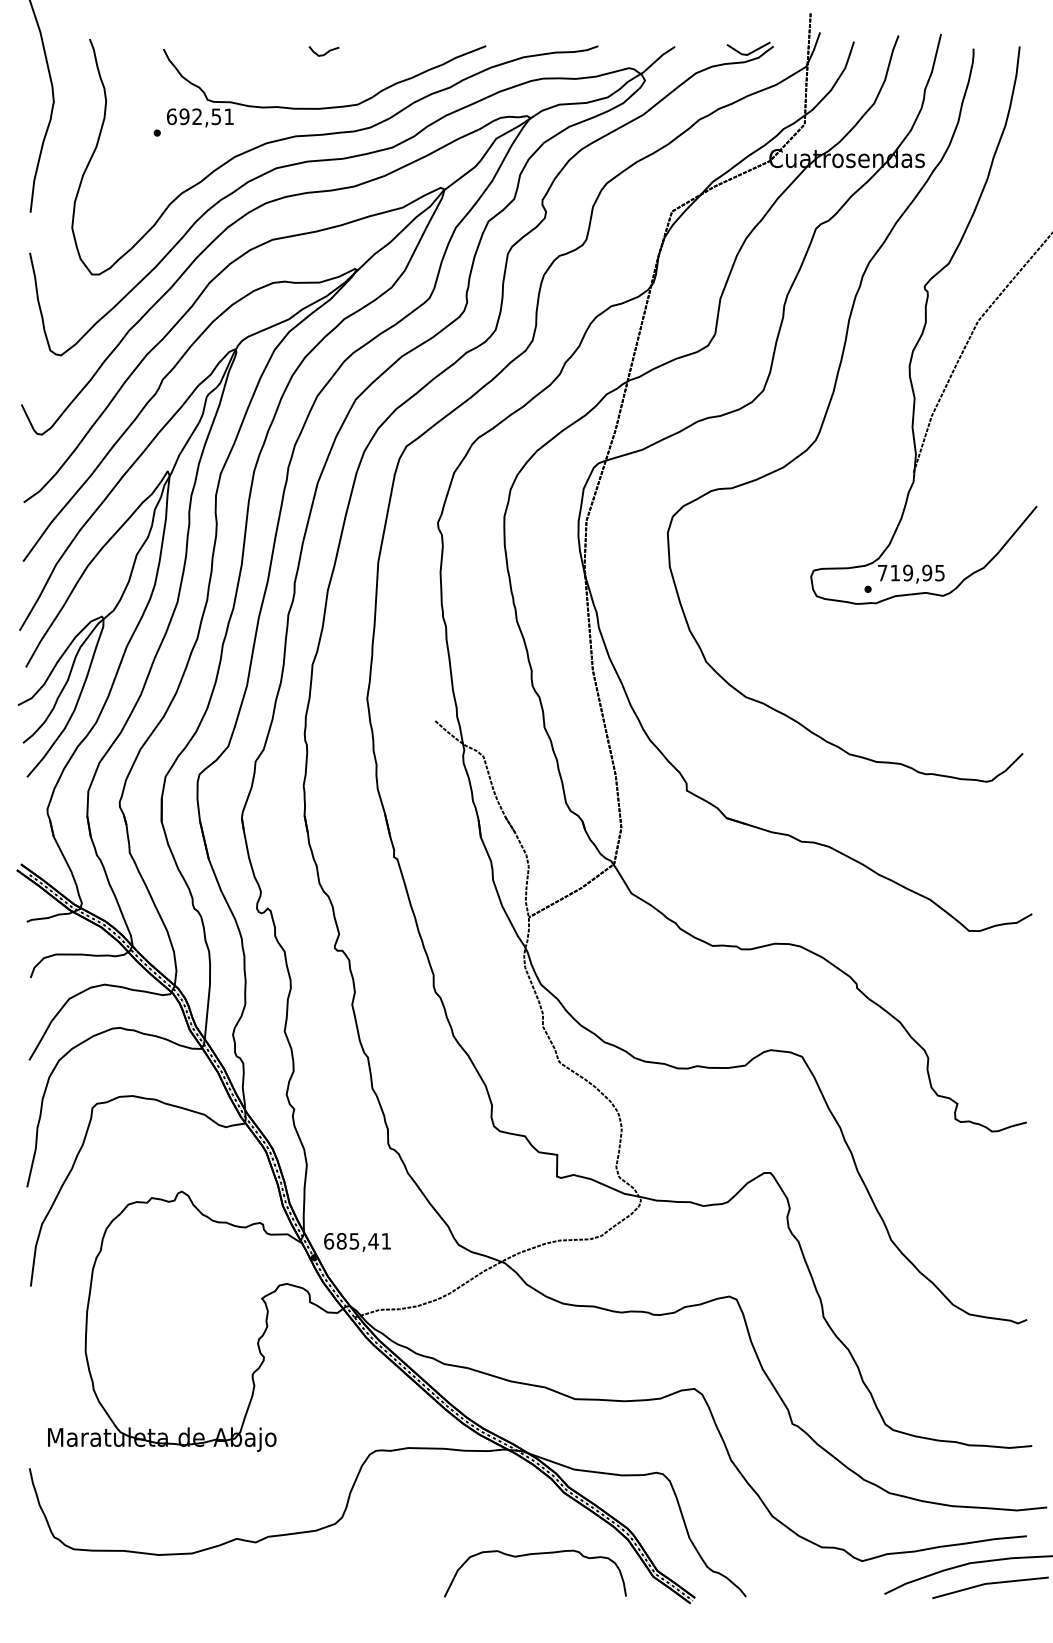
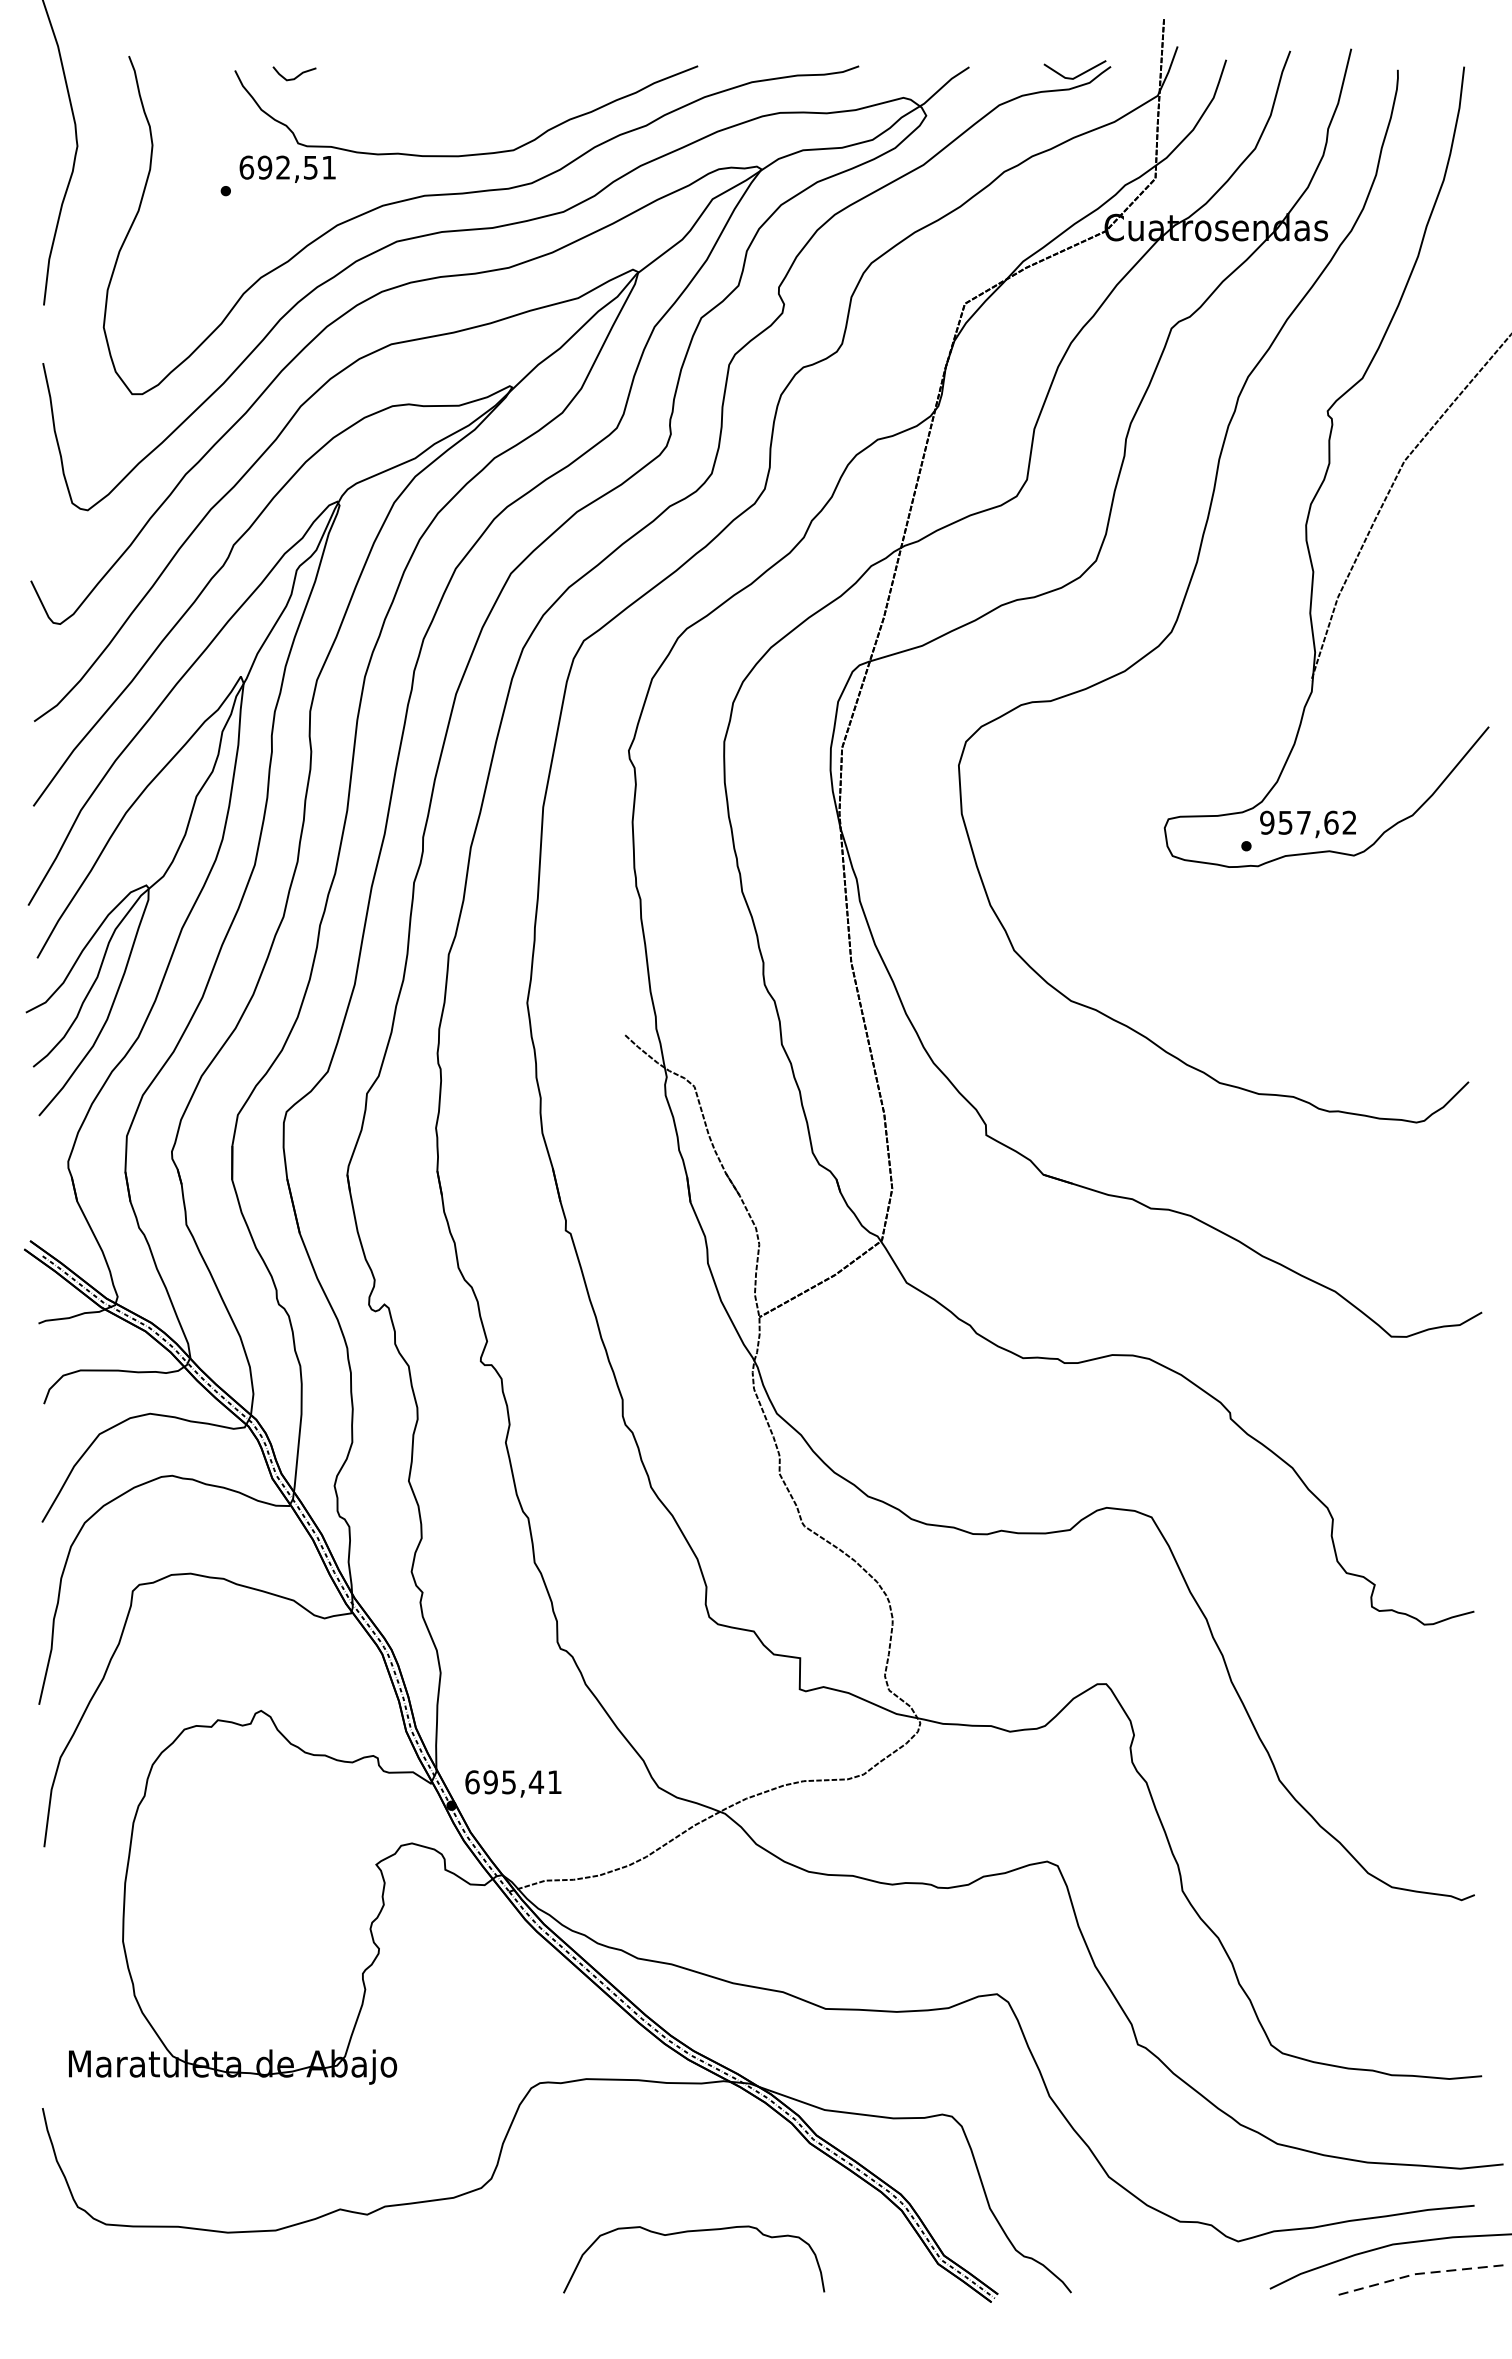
curve: (325, 52) -> (296, 75), moved
text: (910, 572) -> (1307, 821), 719,95 -> 957,62
text: (341, 1241) -> (490, 1782), 685,41 -> 695,41
curve: (530, 1555) -> (687, 2233), moved
line: (989, 1583) -> (1420, 2273), solid -> dashed

